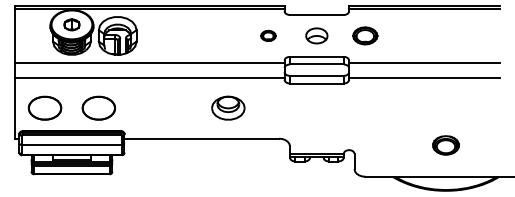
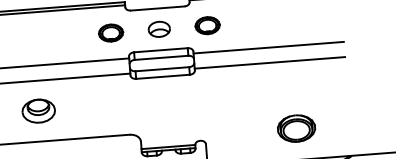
part: (268, 35) -> (111, 32), size x1.67
part: (228, 107) -> (38, 110), moved
part: (445, 145) -> (296, 128), size x1.43

